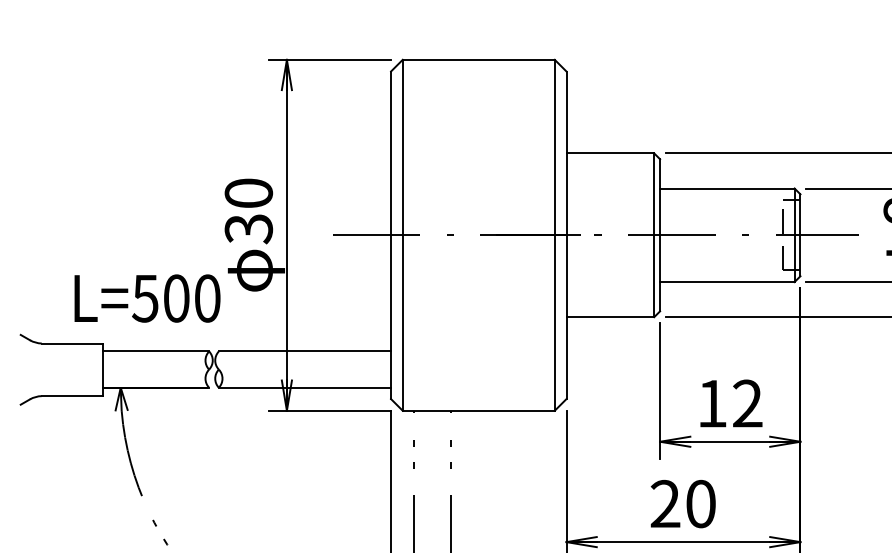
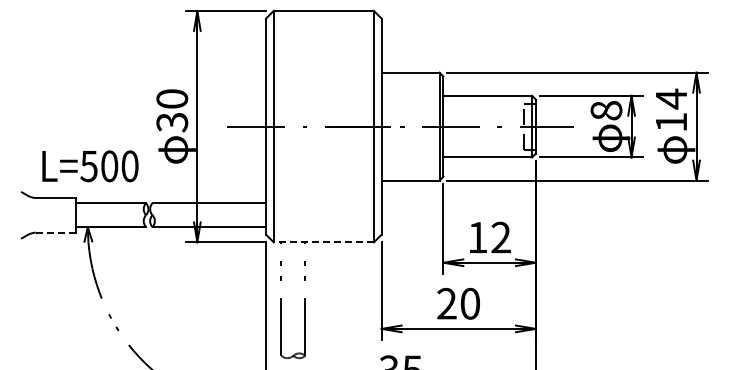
text: (147, 298) -> (90, 166), moved
line: (73, 395) -> (56, 232), solid -> dashed
line: (478, 411) -> (323, 242), solid -> dashed

